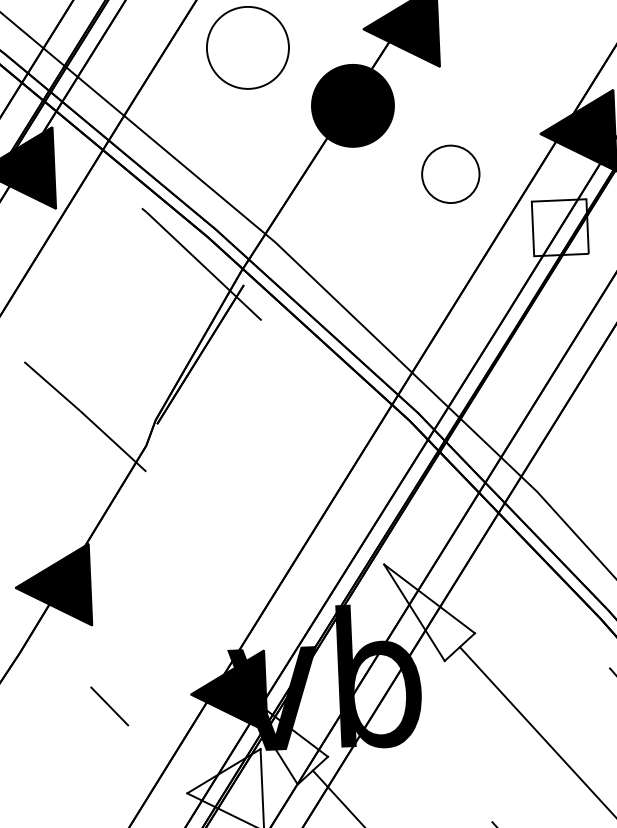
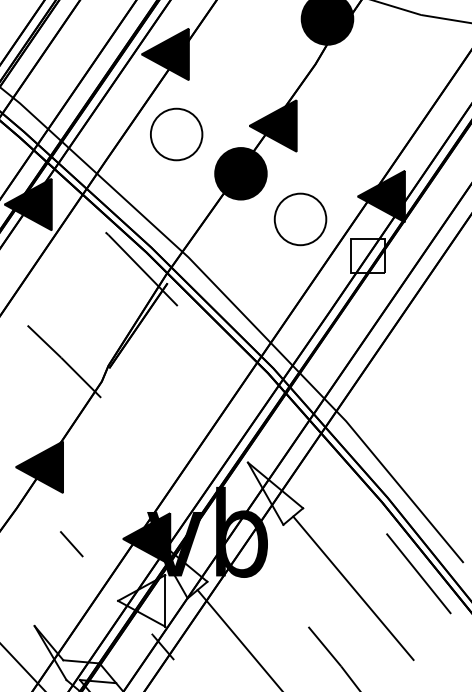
part: (450, 174) -> (300, 219), size x1.43

